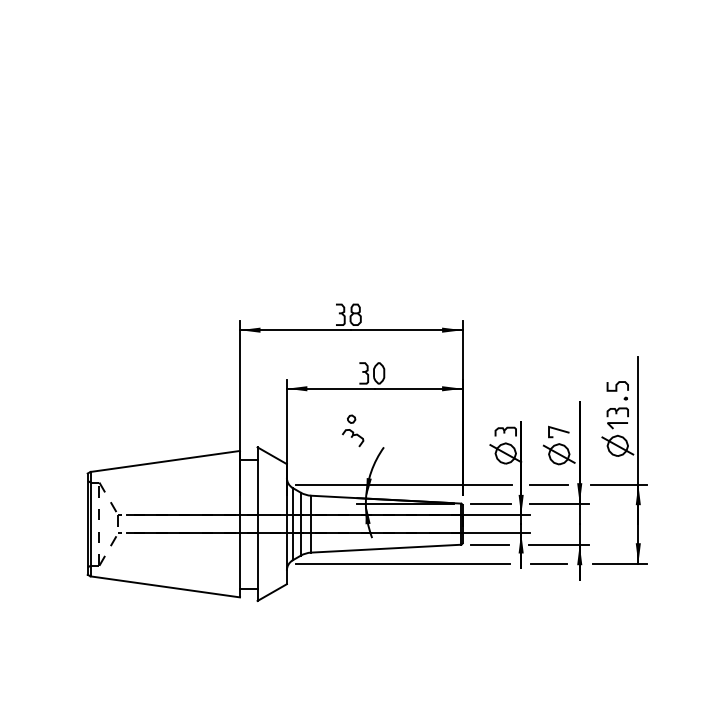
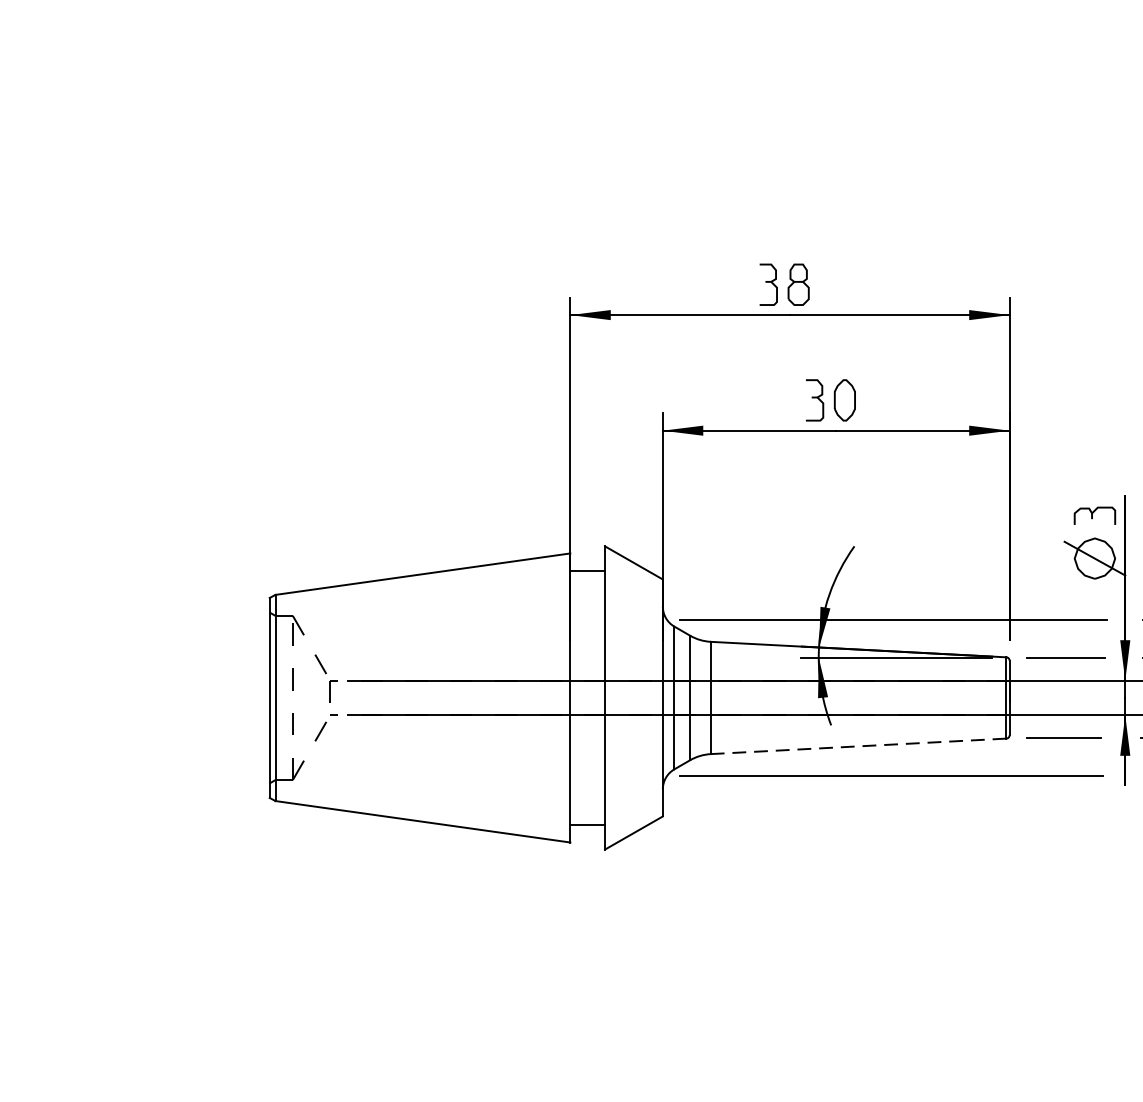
part: (353, 430) -> (794, 513), removed
line: (386, 548) -> (859, 745), solid -> dashed

